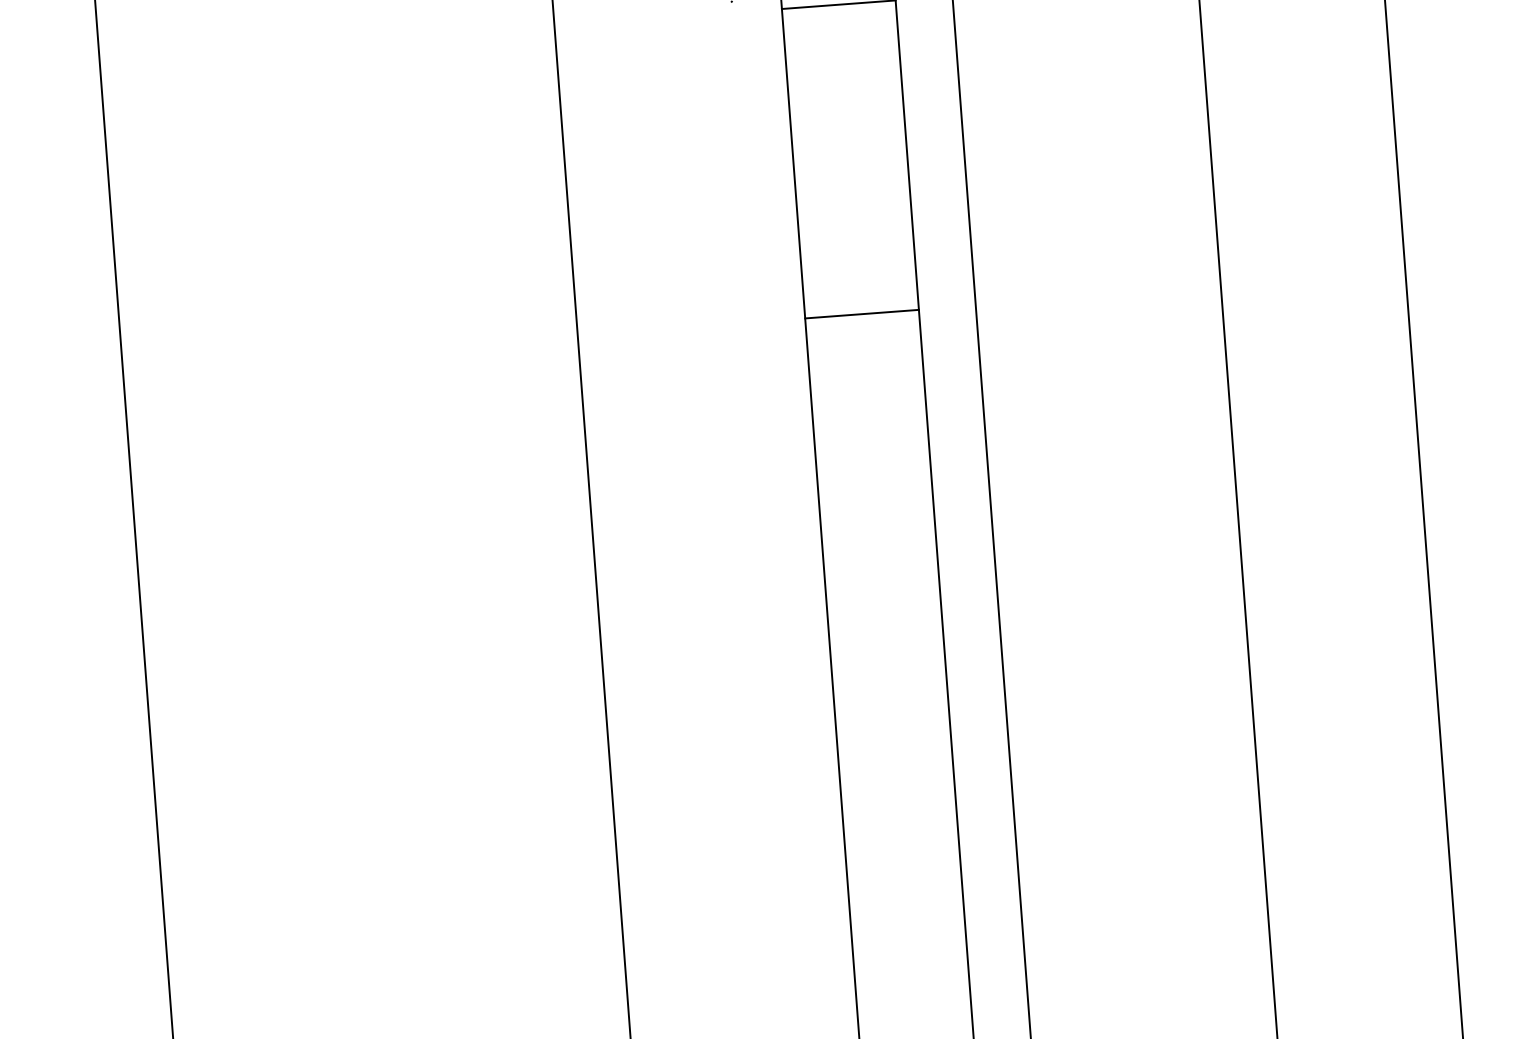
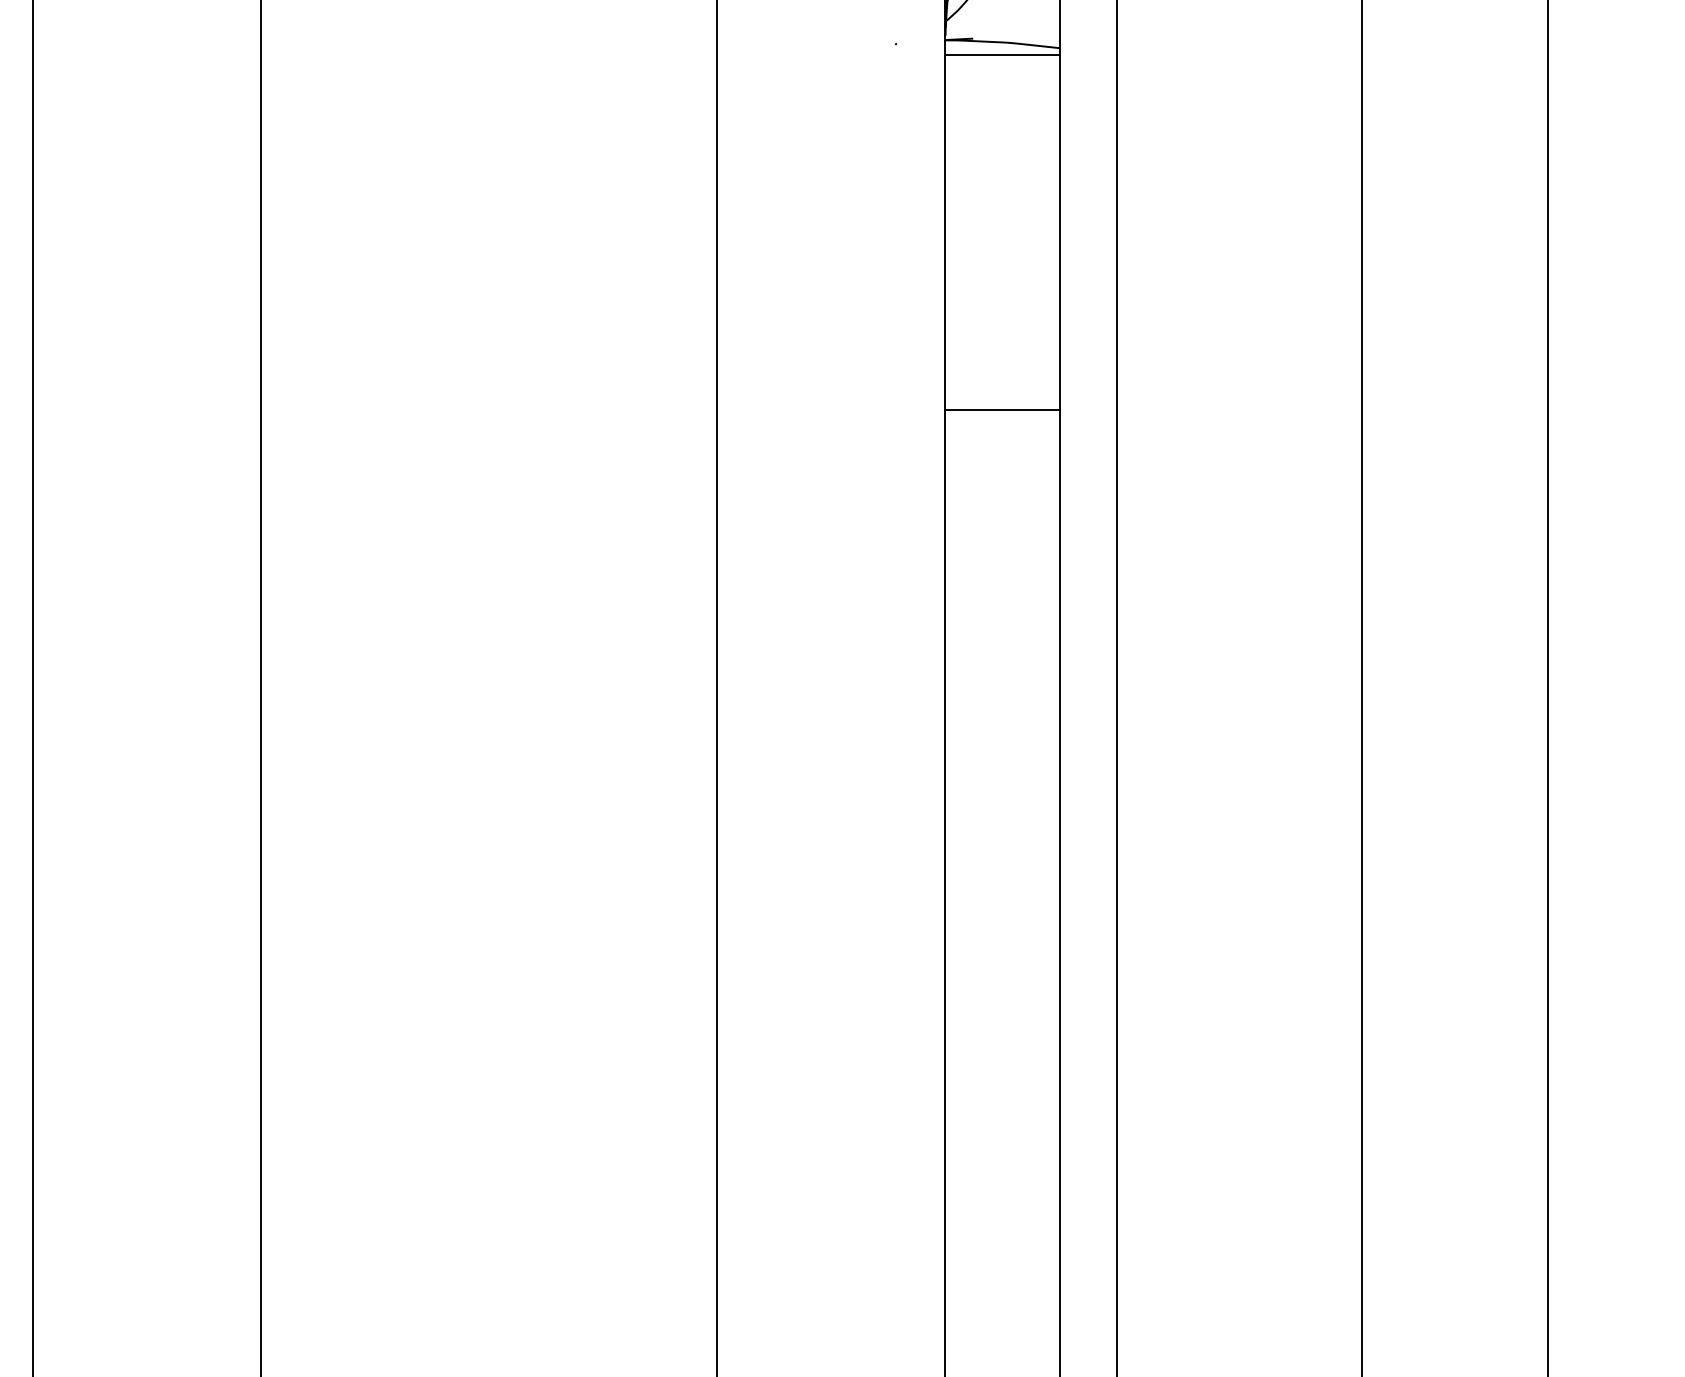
line: (862, 314) -> (1002, 410), moved

